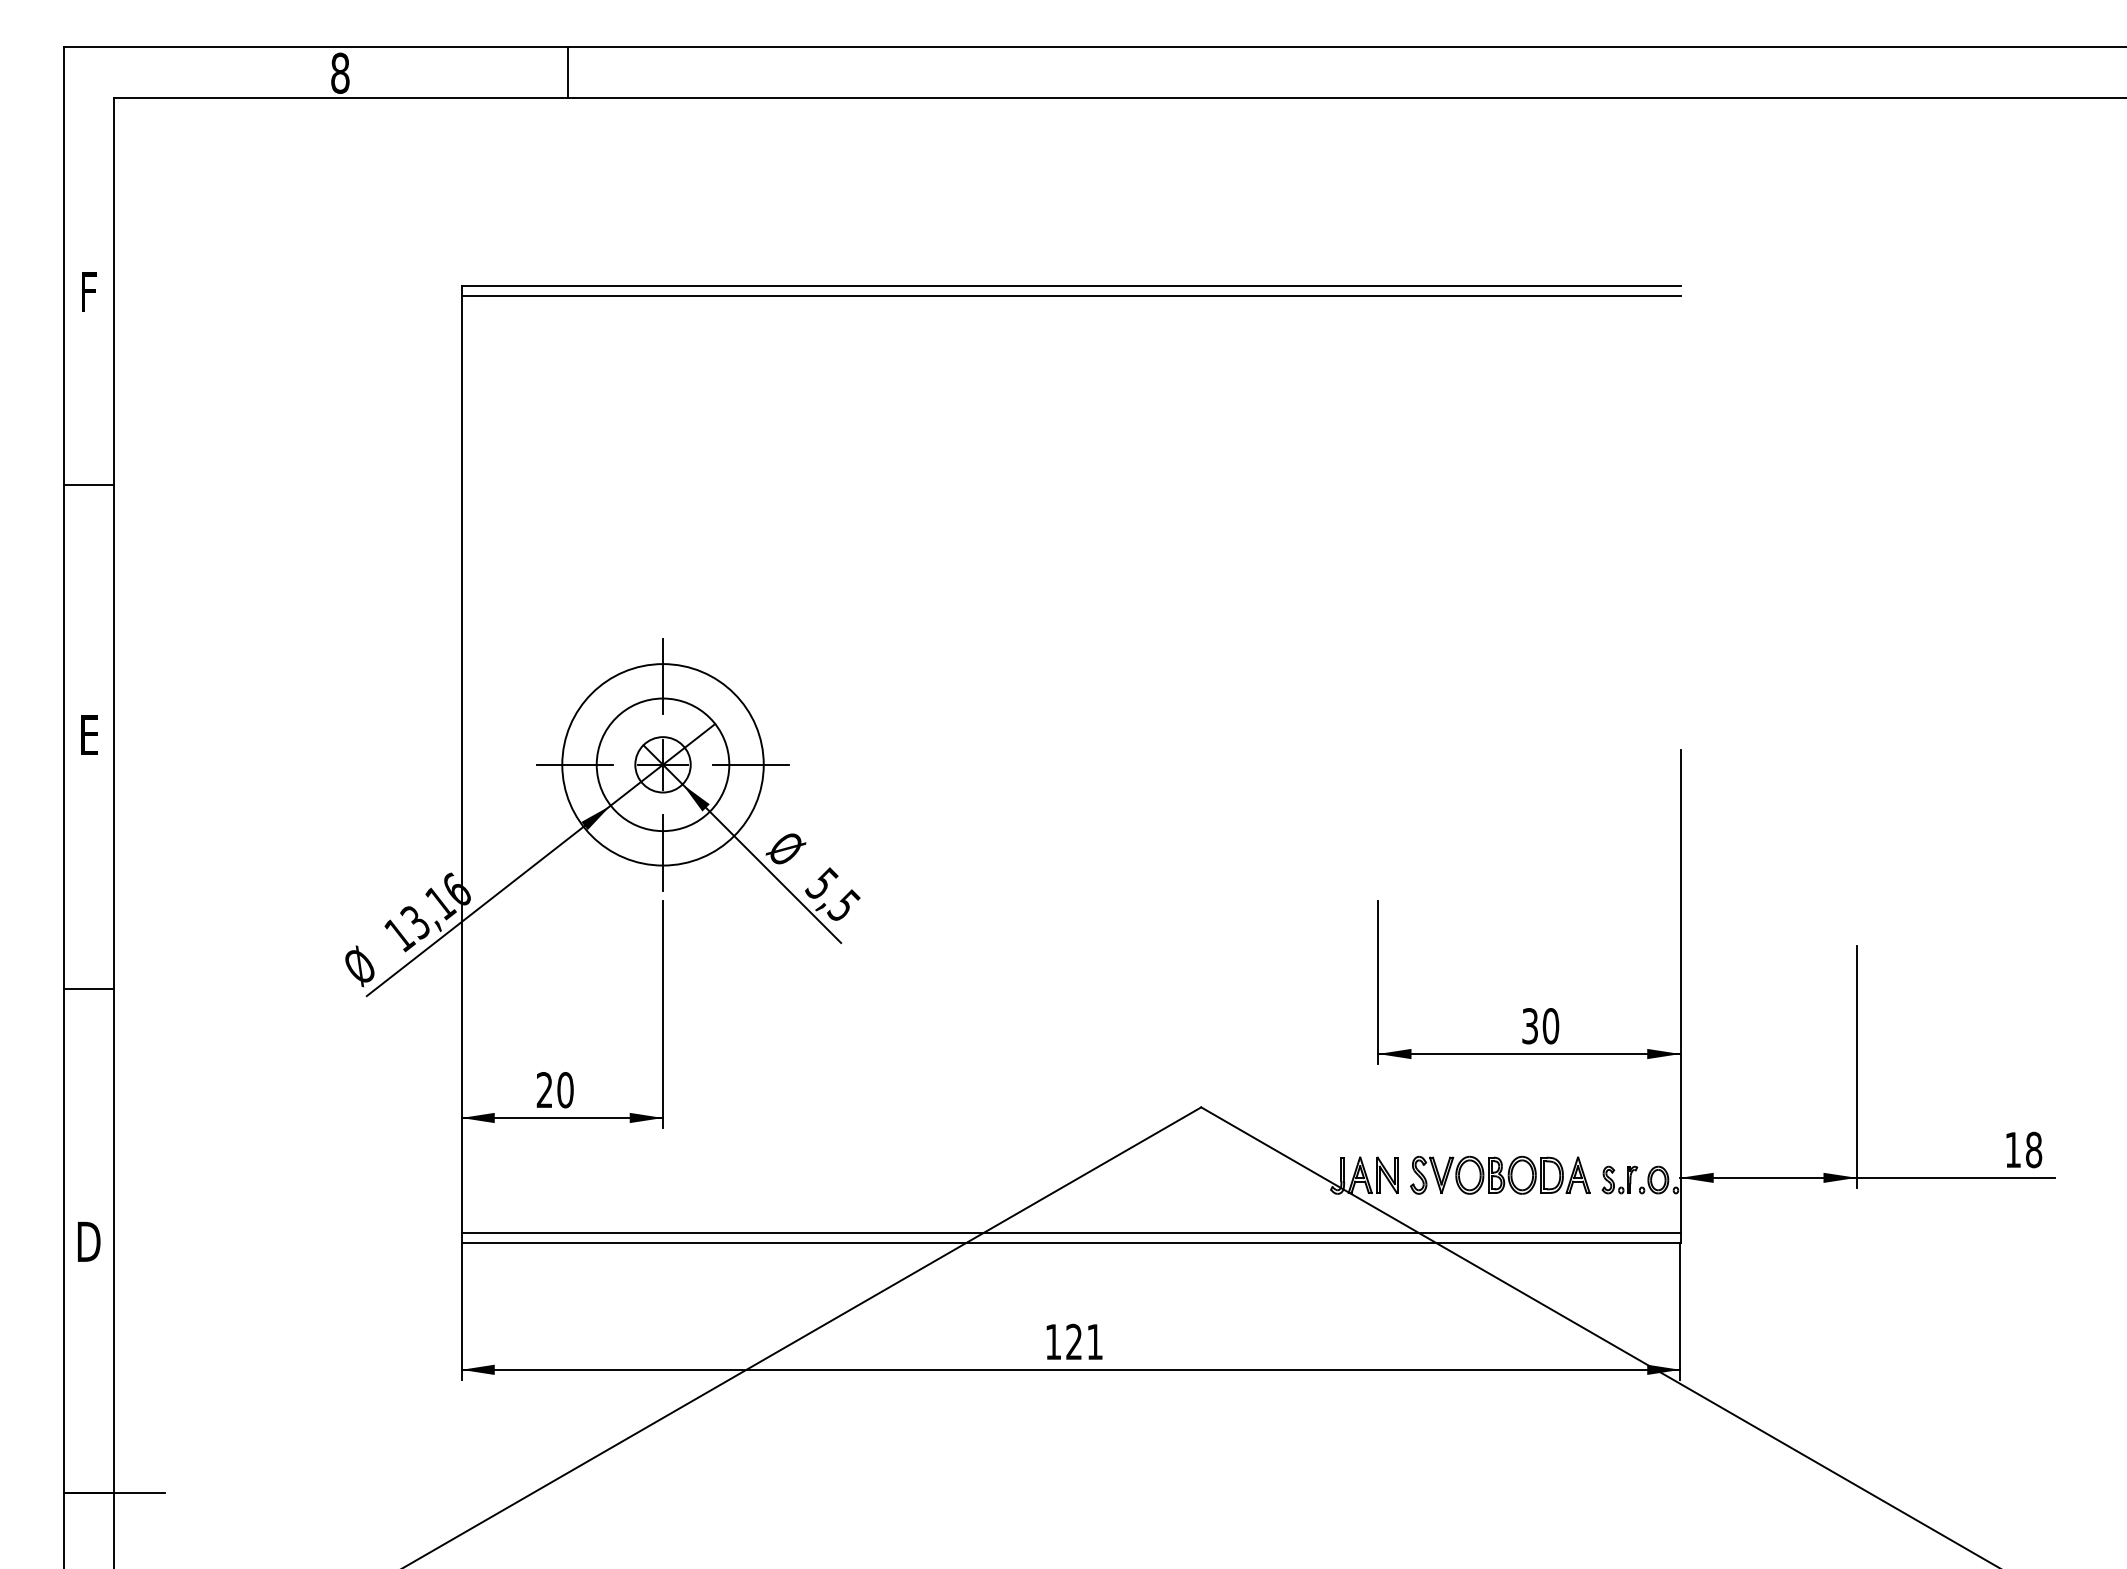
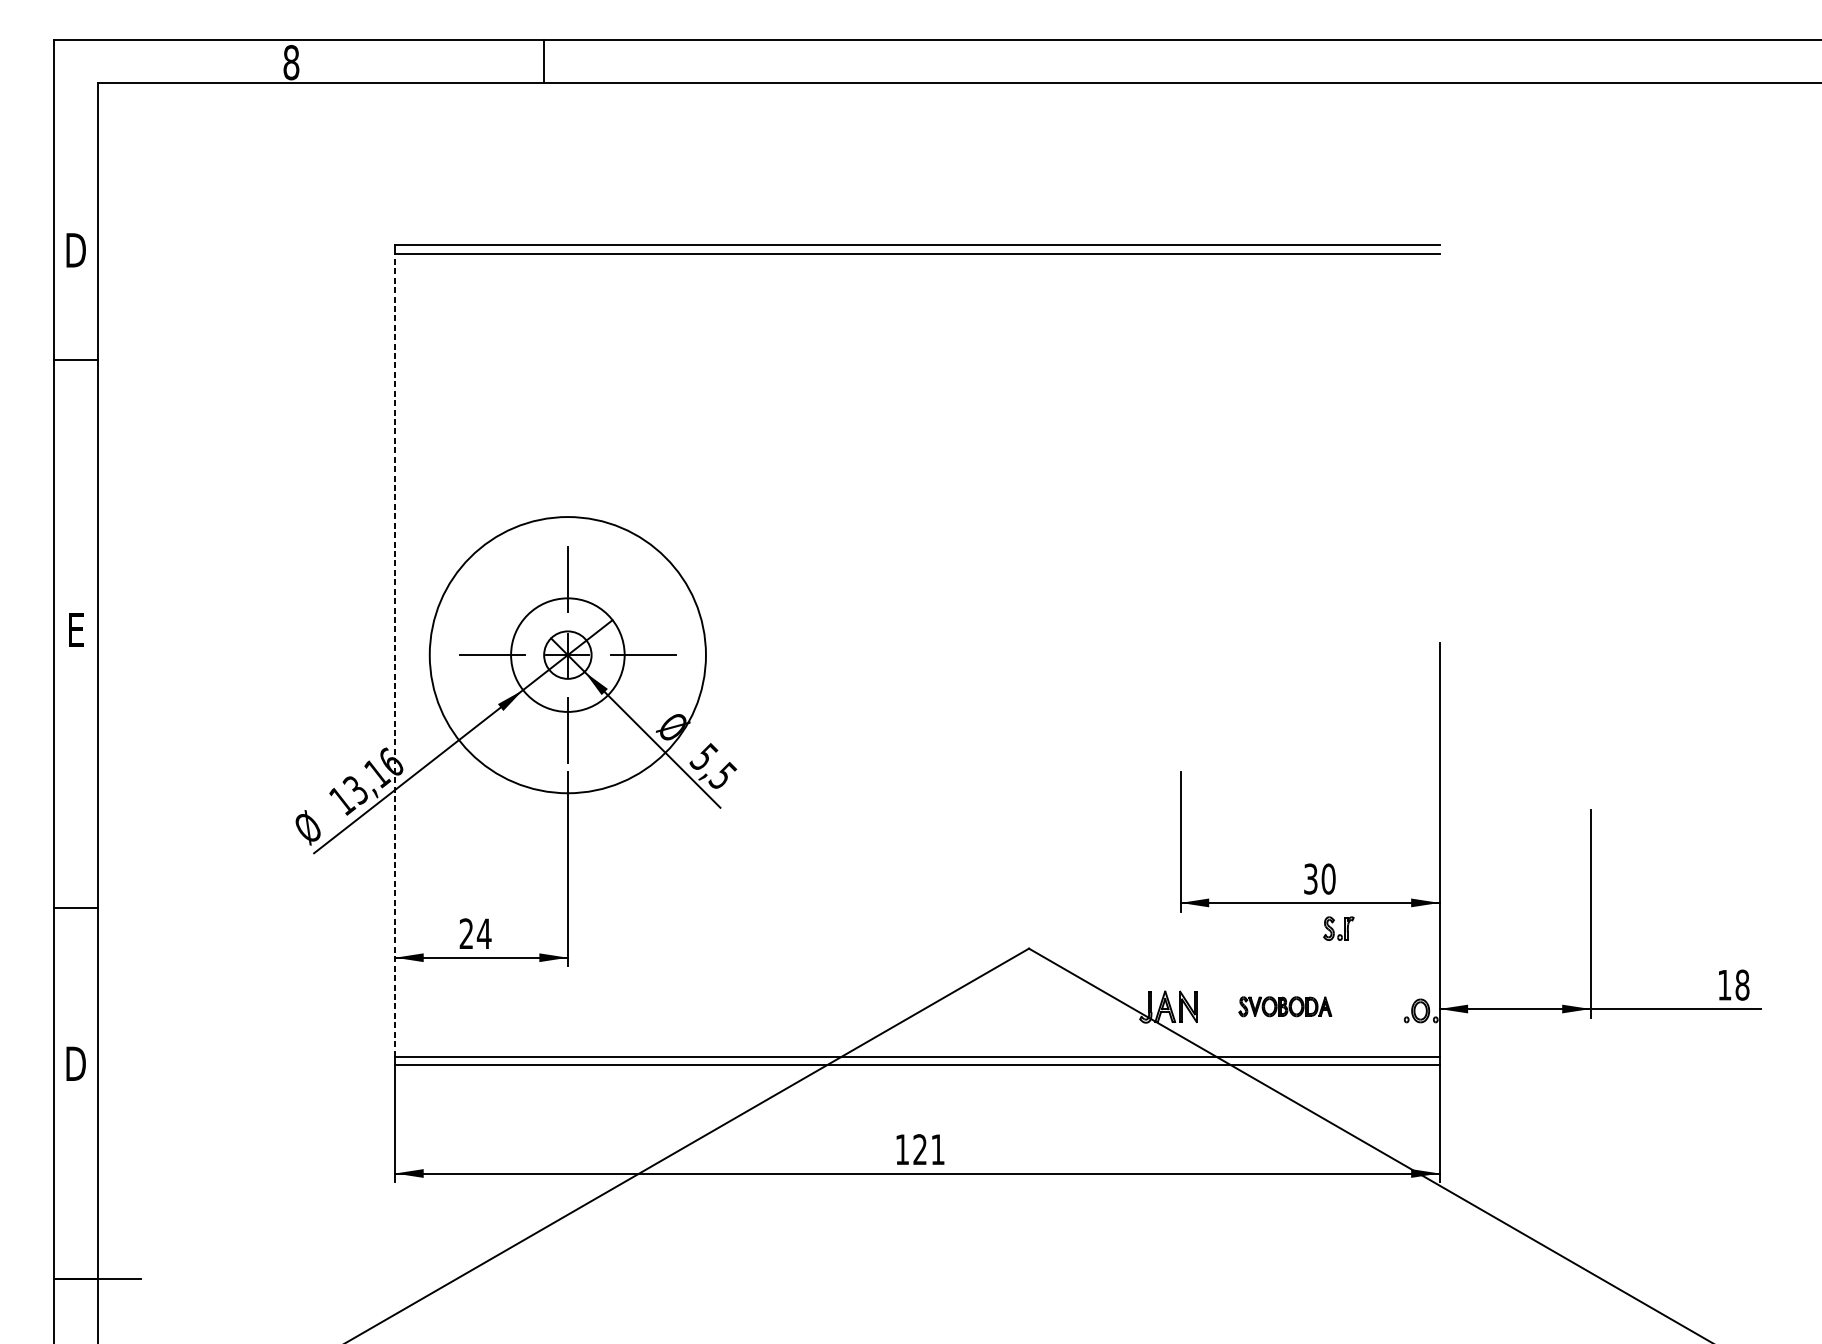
line: (567, 72) -> (544, 61), moved
text: (89, 292) -> (76, 250), F -> D
line: (88, 485) -> (75, 360), moved
line: (461, 764) -> (395, 654), solid -> dashed
circle: (662, 764) -> (567, 654), size x1.6
line: (88, 989) -> (75, 908), moved
text: (565, 1090) -> (484, 934), 20 -> 24
part: (1500, 1174) -> (1285, 1006), size x0.6
part: (1619, 1179) -> (1338, 928), moved

